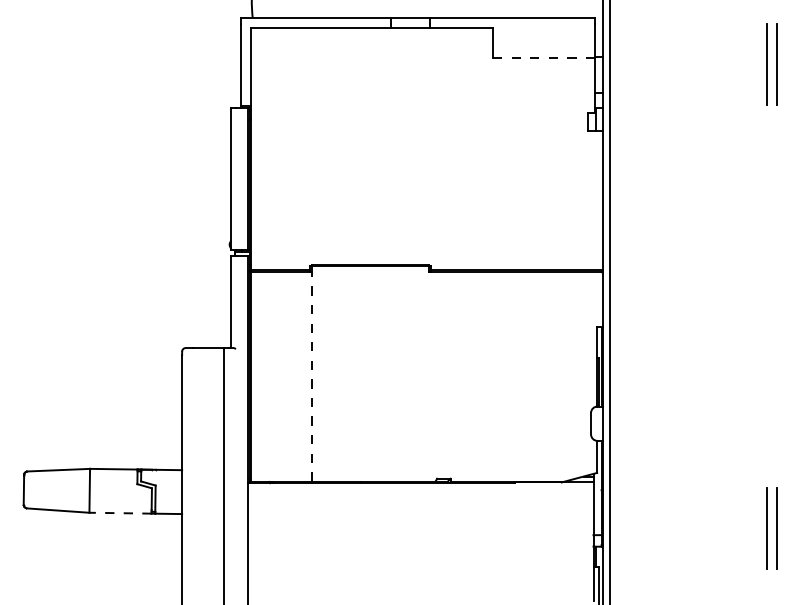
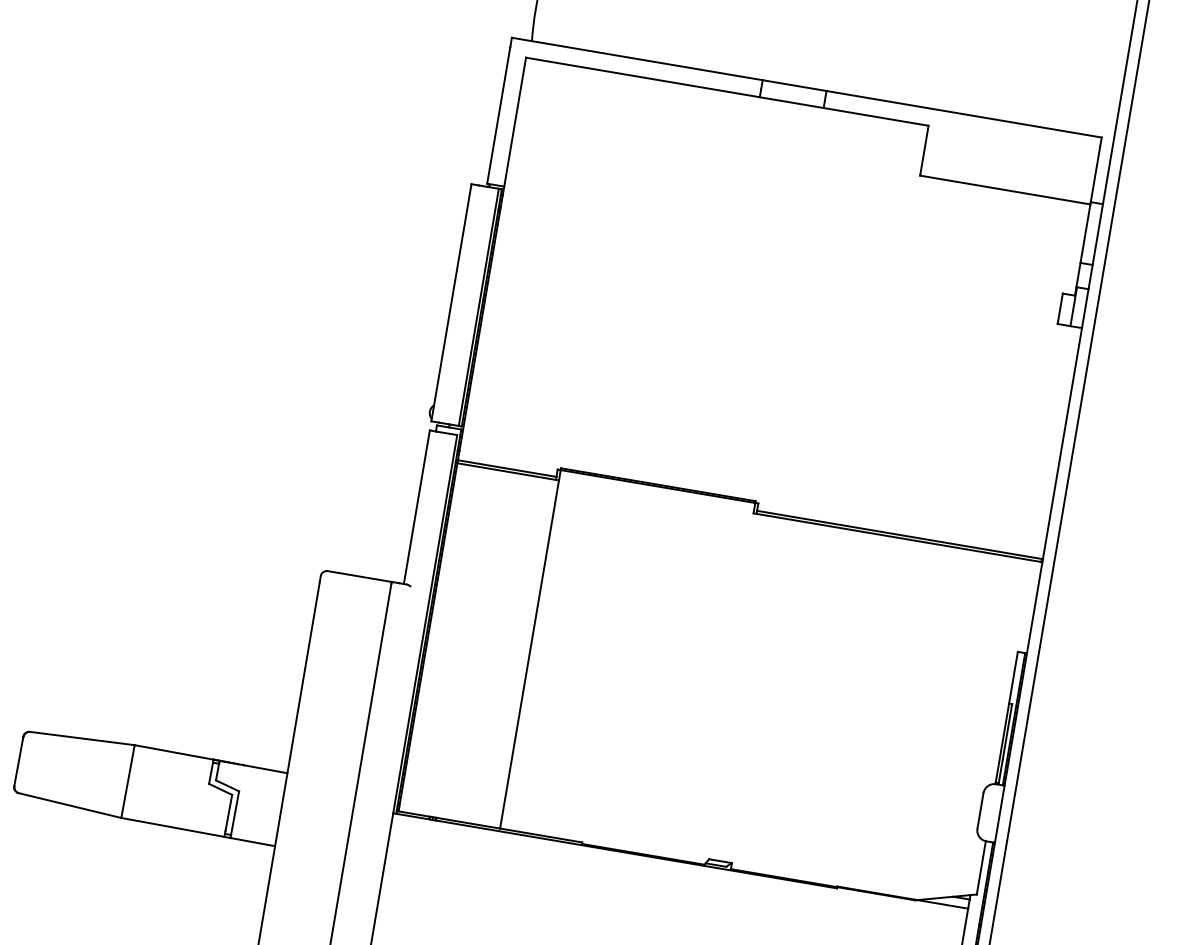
line: (544, 58) -> (1005, 190), dashed -> solid
line: (311, 376) -> (528, 653), dashed -> solid
line: (120, 513) -> (172, 827), dashed -> solid

